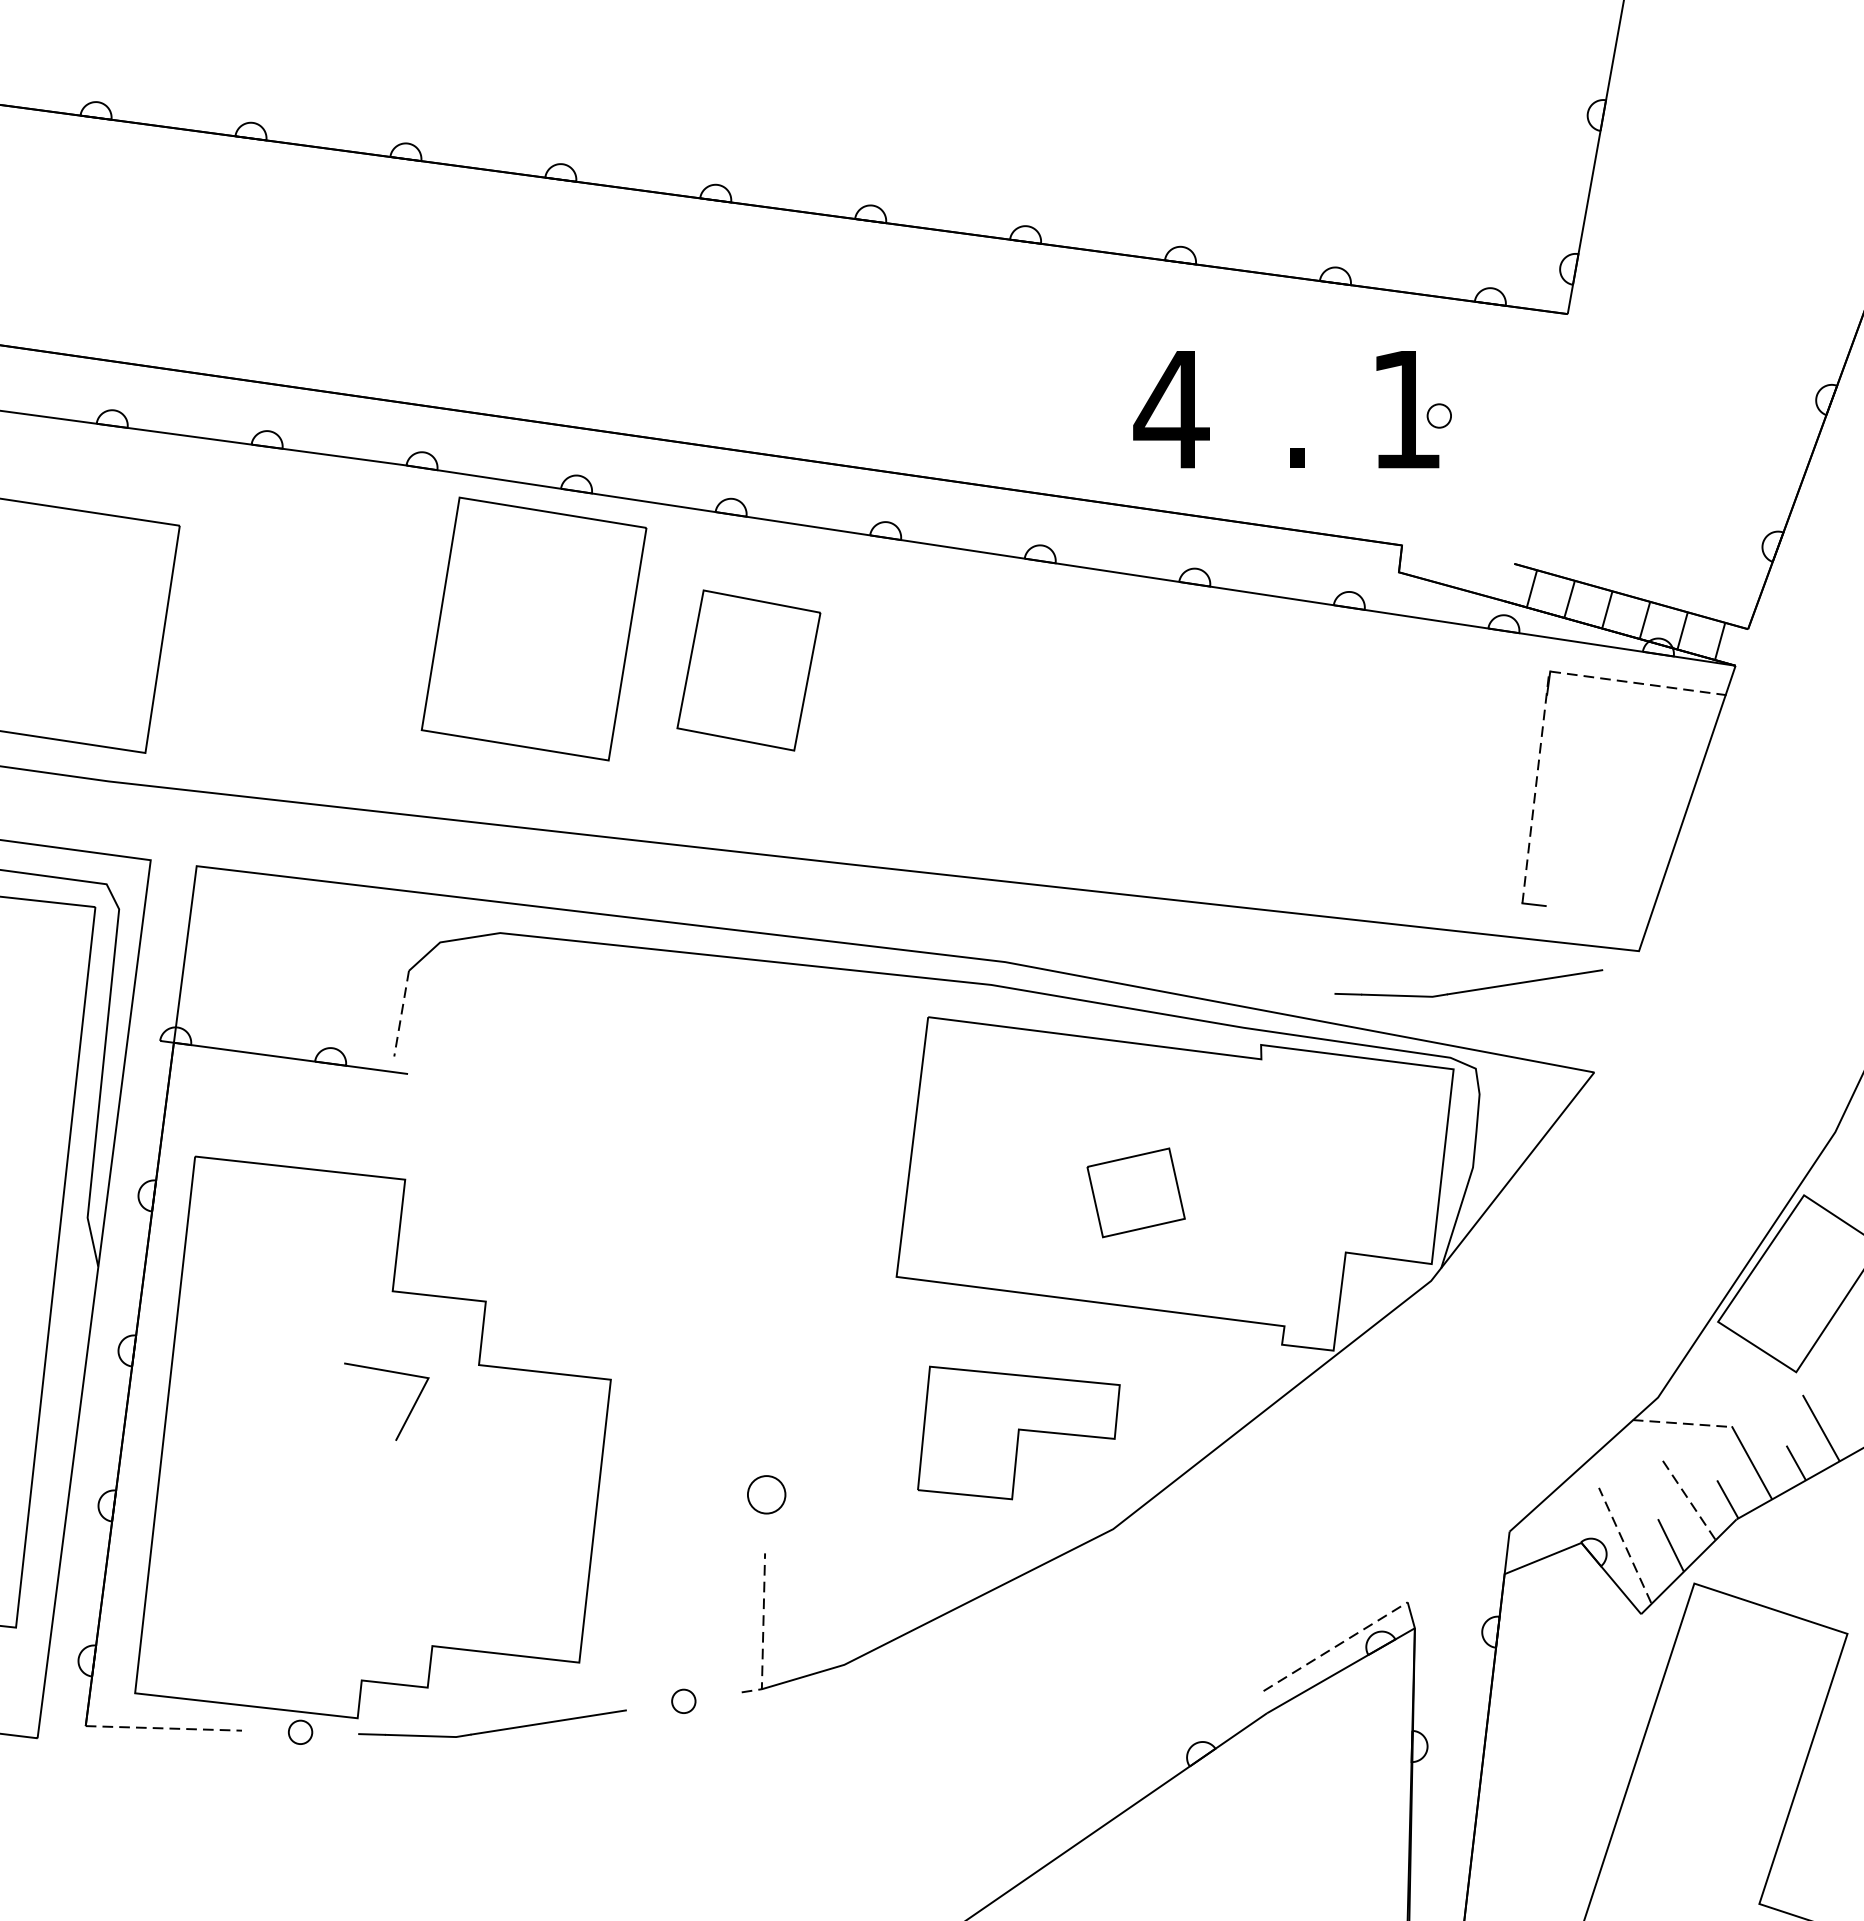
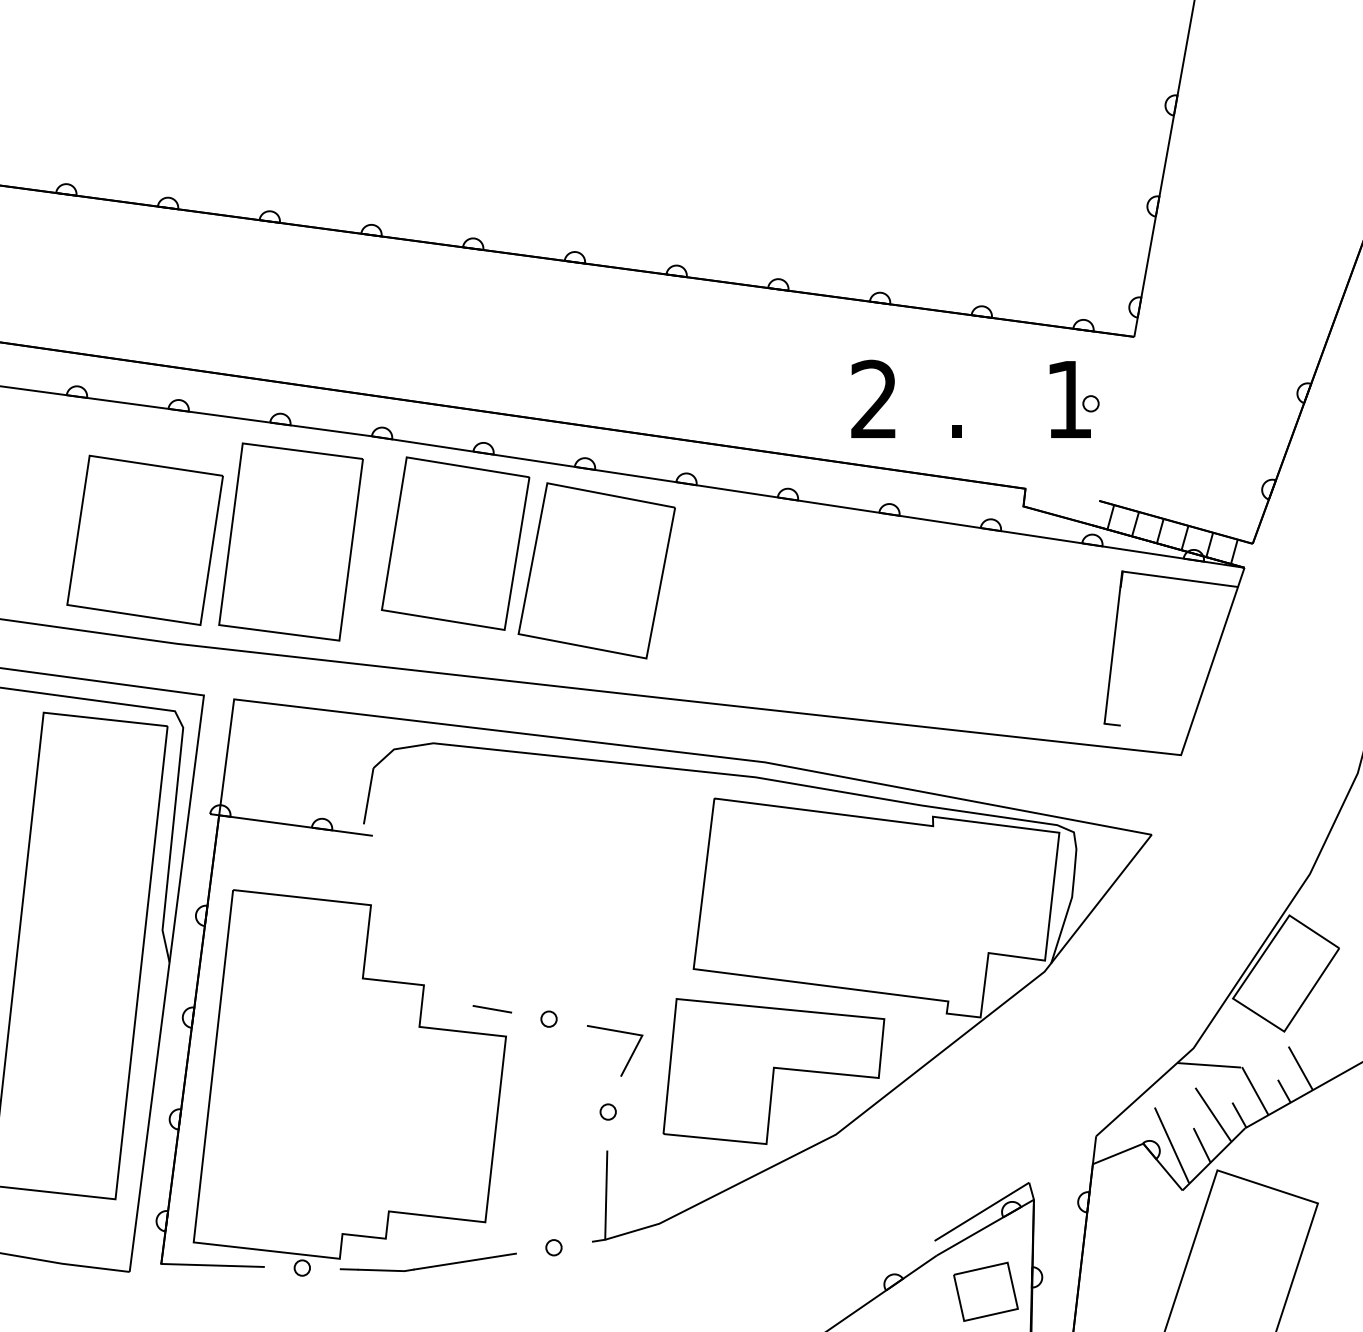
text: (1172, 407) -> (874, 398), 4 -> 2
part: (1414, 409) -> (1074, 399), moved
part: (282, 625) -> (290, 541), added
part: (748, 669) -> (596, 570), size x1.67
line: (1546, 697) -> (1120, 588), dashed -> solid
part: (1467, 982) -> (1068, 775), removed
line: (401, 1014) -> (368, 796), dashed -> solid
part: (1135, 1192) -> (985, 1291), moved
line: (590, 1337) -> (492, 1008), added
circle: (675, 1352) -> (548, 1018), added
line: (408, 1411) -> (629, 1057), moved
line: (1682, 1423) -> (1209, 1065), dashed -> solid
part: (1018, 1432) -> (773, 1071), size x1.67
circle: (765, 1493) -> (607, 1111), size x0.62
line: (1688, 1498) -> (1213, 1114), dashed -> solid
line: (1624, 1544) -> (1171, 1144), dashed -> solid
line: (763, 1632) -> (606, 1202), dashed -> solid
line: (1334, 1646) -> (981, 1211), dashed -> solid
line: (165, 1728) -> (213, 1265), dashed -> solid

